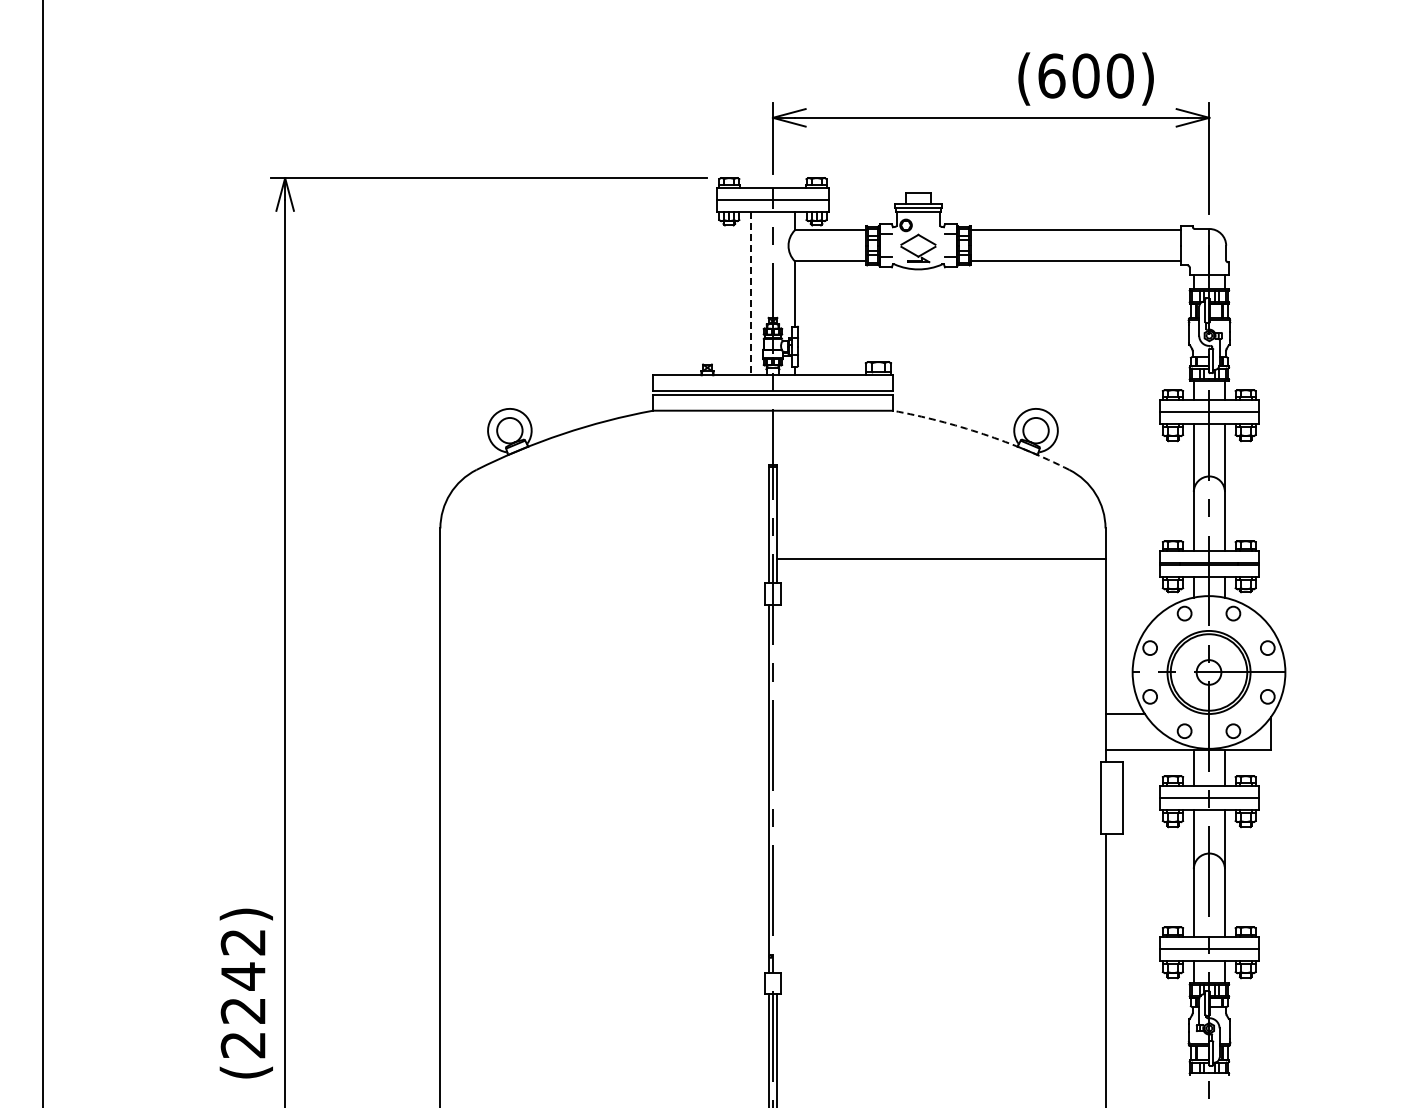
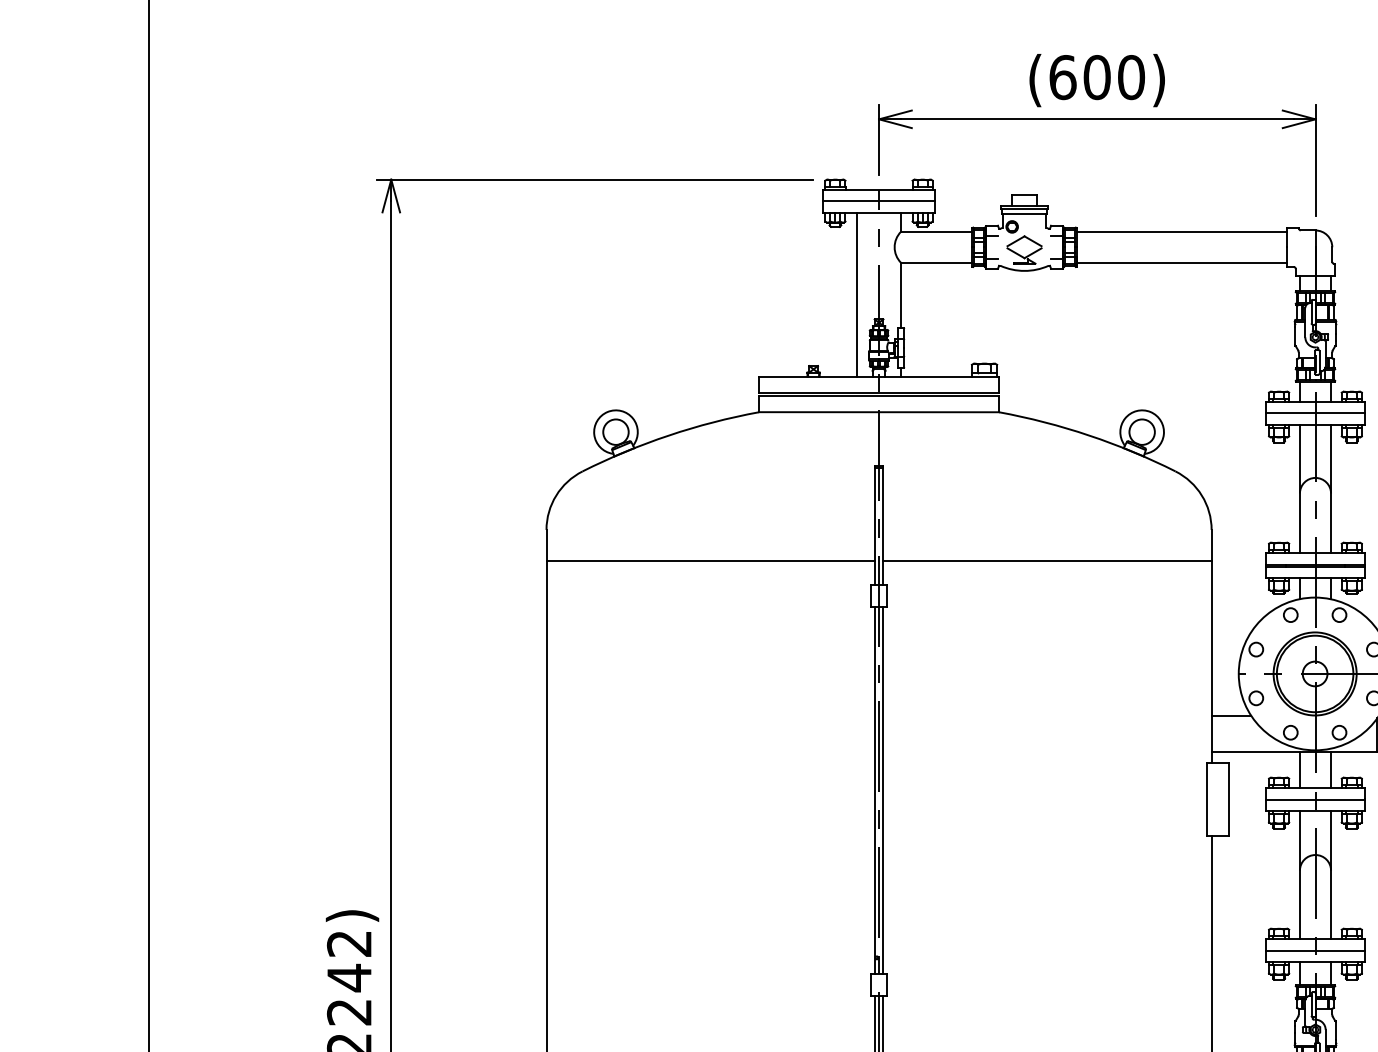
text: (1085, 78) -> (1096, 79), moved
line: (750, 293) -> (856, 294), dashed -> solid
arc: (983, 434) -> (1089, 435), dashed -> solid
line: (604, 559) -> (710, 560), added
line: (777, 788) -> (883, 789), added

